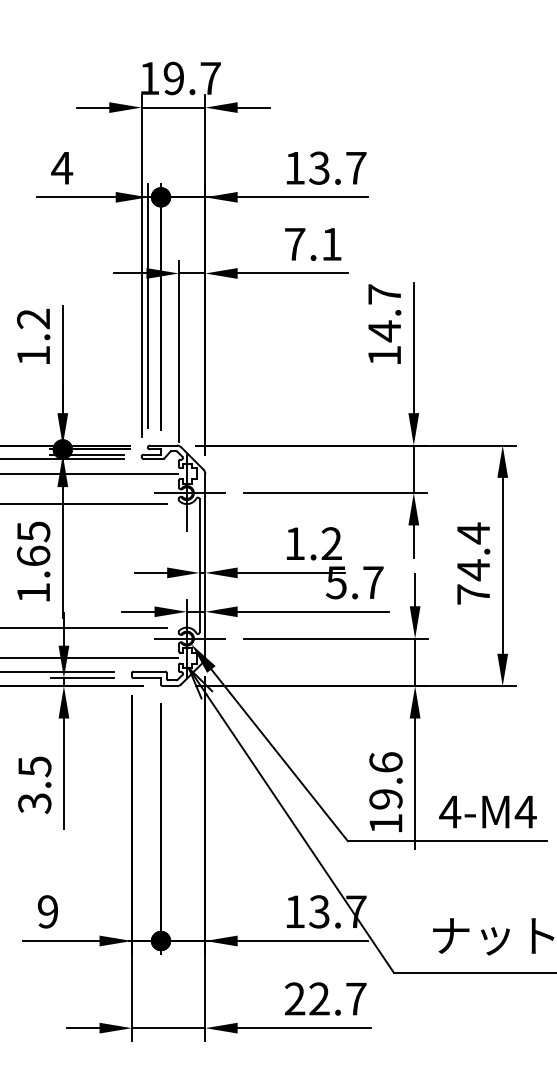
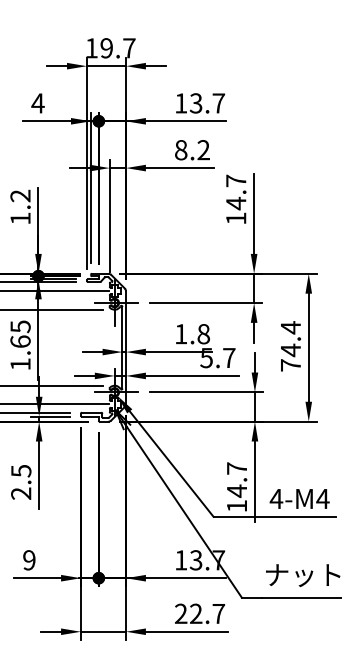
text: (313, 244) -> (192, 150), 7.1 -> 8.2
text: (331, 544) -> (203, 334), 1.2 -> 1.8
text: (385, 781) -> (236, 480), 19.6 -> 14.7
text: (35, 803) -> (21, 493), 3.5 -> 2.5

